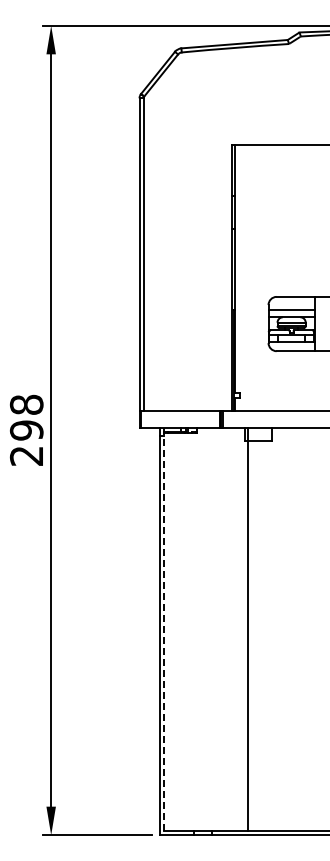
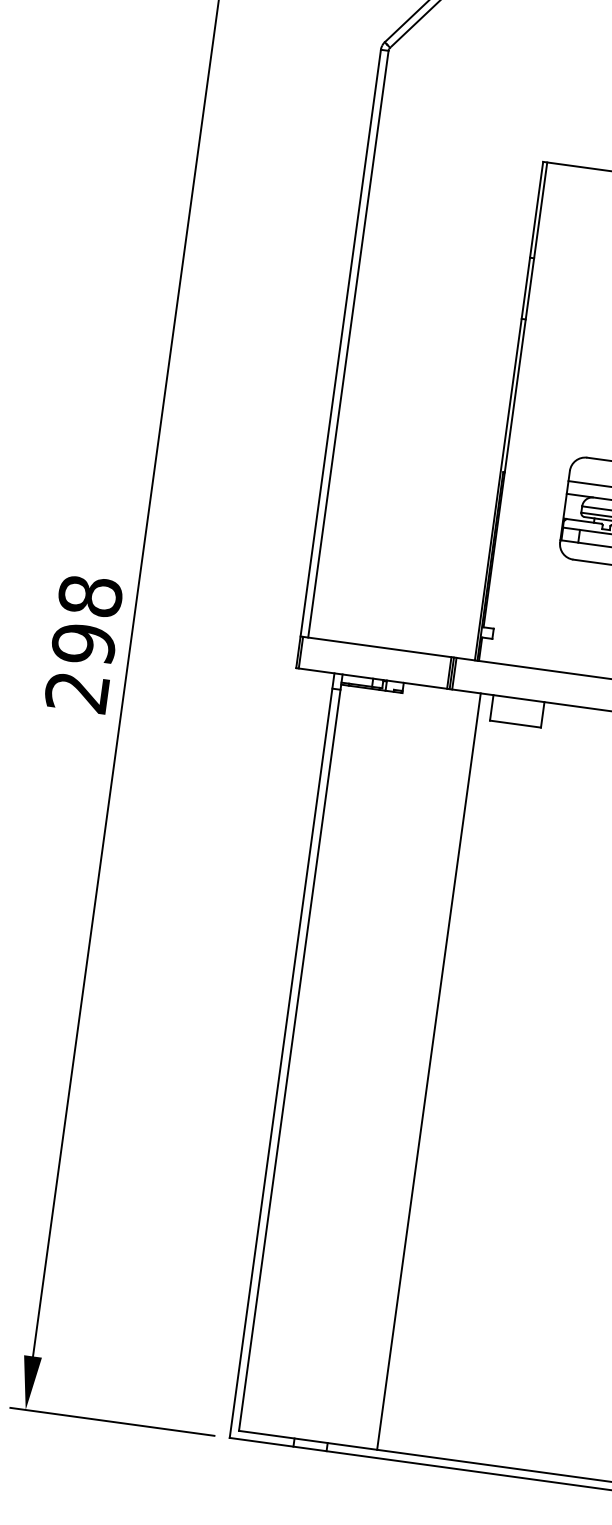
line: (247, 628) -> (428, 1069), moved
line: (164, 629) -> (291, 1053), dashed -> solid

